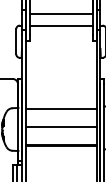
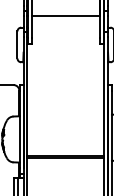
line: (60, 25) -> (65, 27), removed
line: (60, 109) -> (65, 117), removed
line: (60, 126) -> (65, 136), removed

